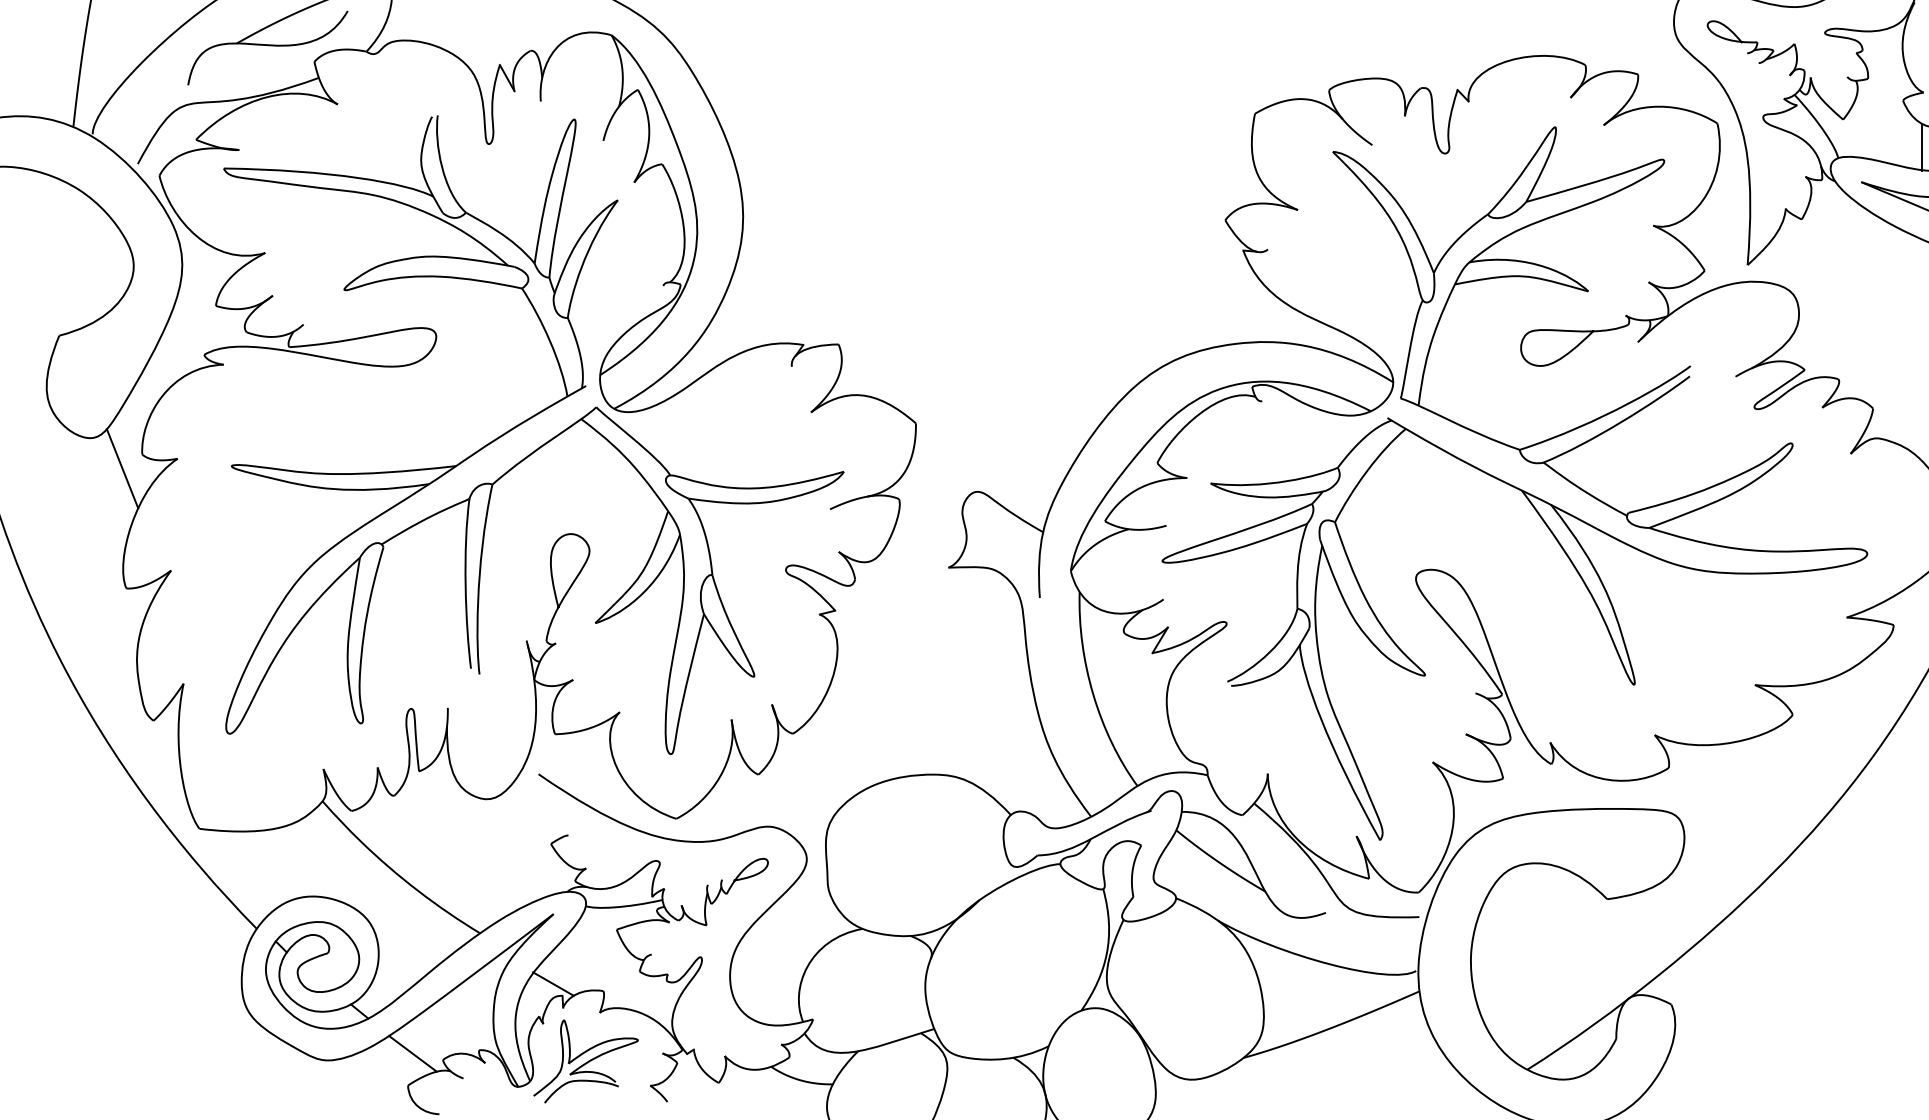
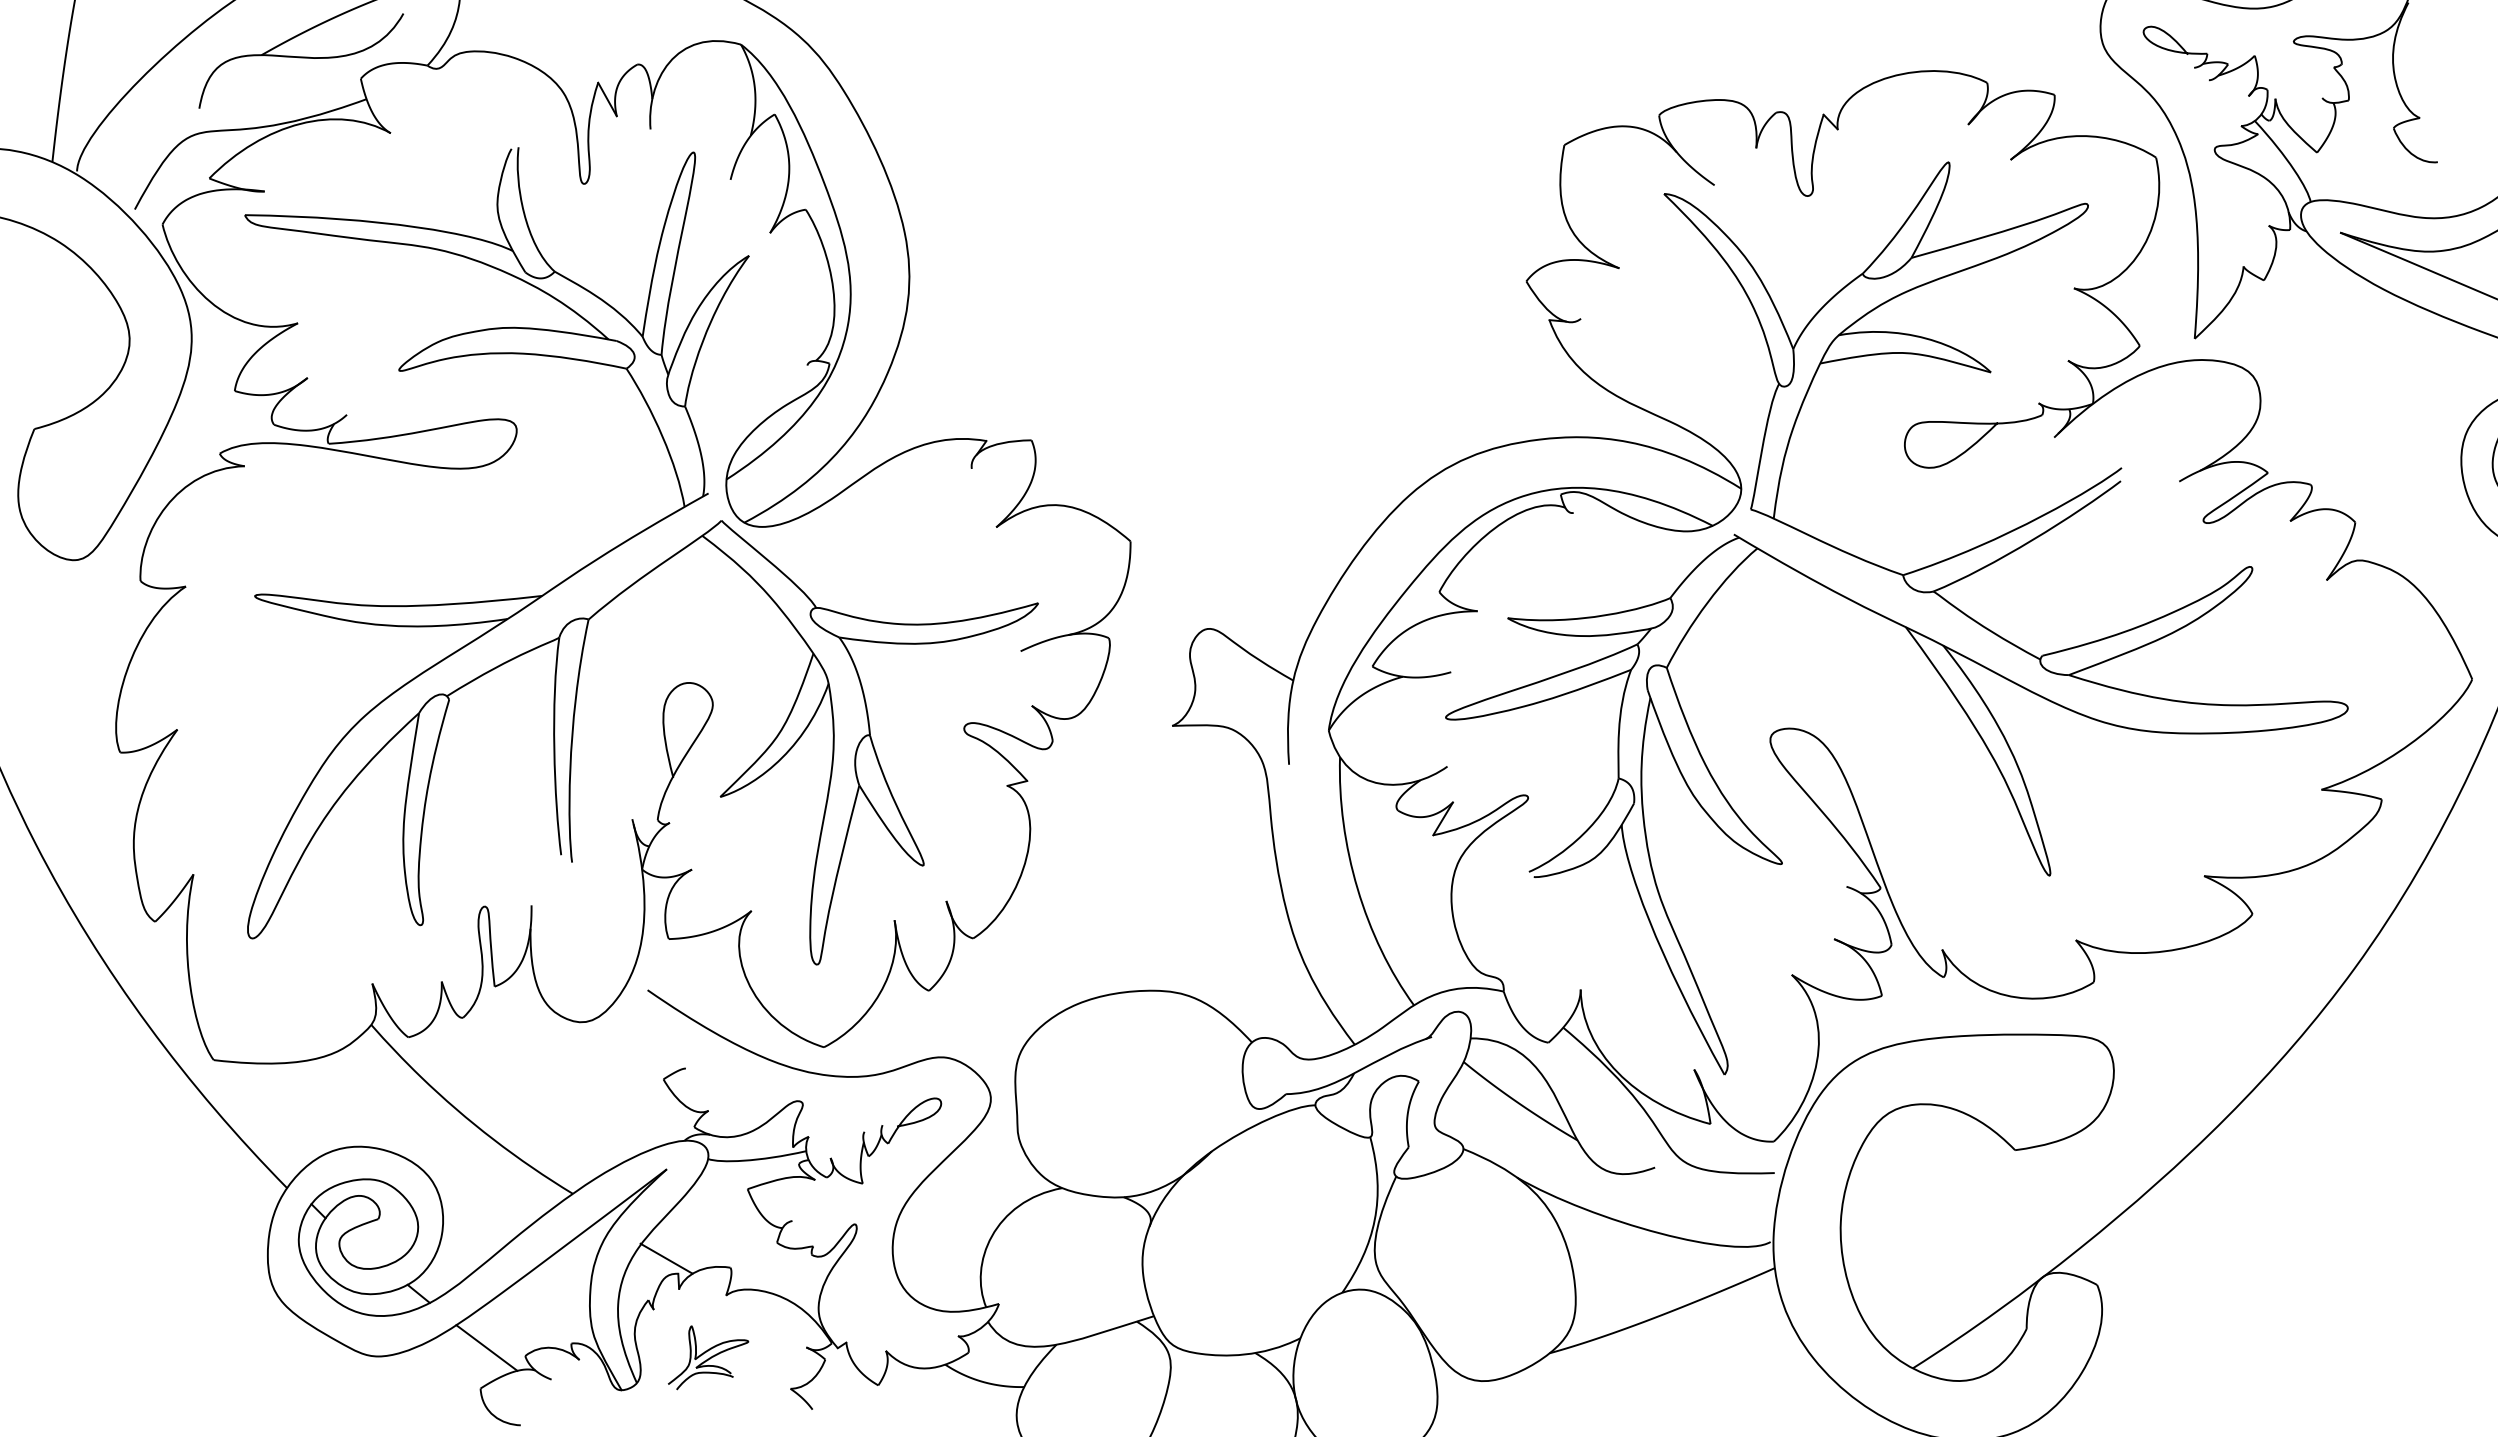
line: (1921, 147) -> (2417, 188), removed
line: (122, 468) -> (115, 598), removed
part: (586, 1061) -> (708, 1357), size x0.6

